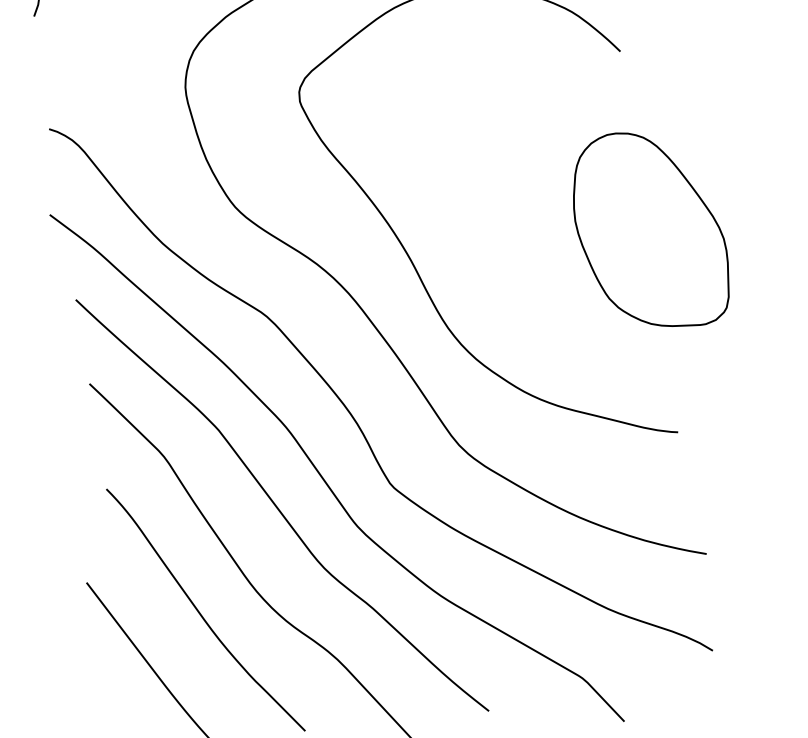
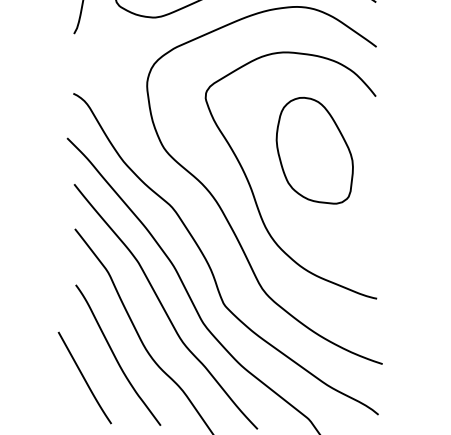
part: (649, 230) -> (314, 150), moved

